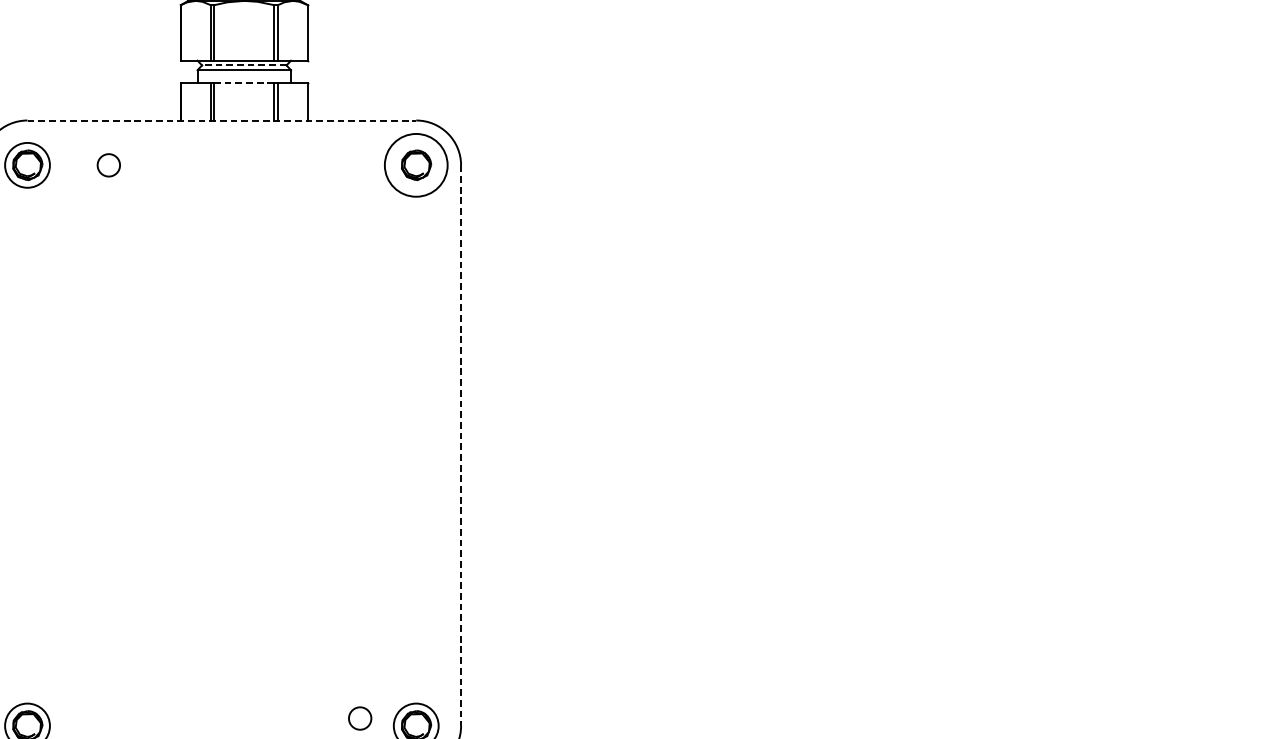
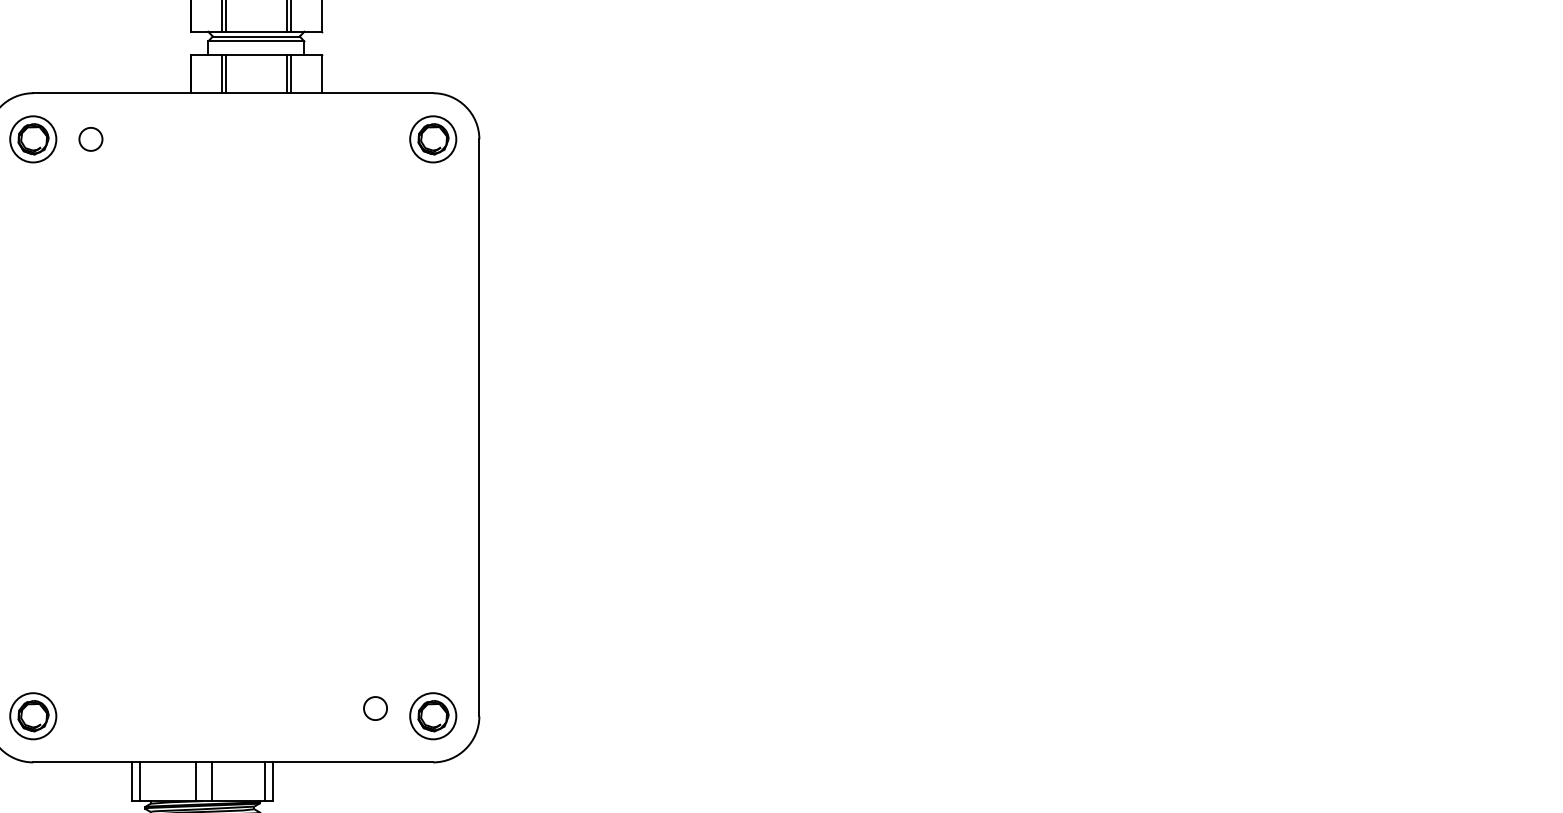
line: (243, 65) -> (255, 36), dashed -> solid
line: (244, 82) -> (256, 54), dashed -> solid
line: (222, 120) -> (233, 93), dashed -> solid
circle: (108, 165) -> (90, 139), moved
circle: (416, 165) -> (433, 139), size x0.71
line: (461, 446) -> (479, 428), dashed -> solid

